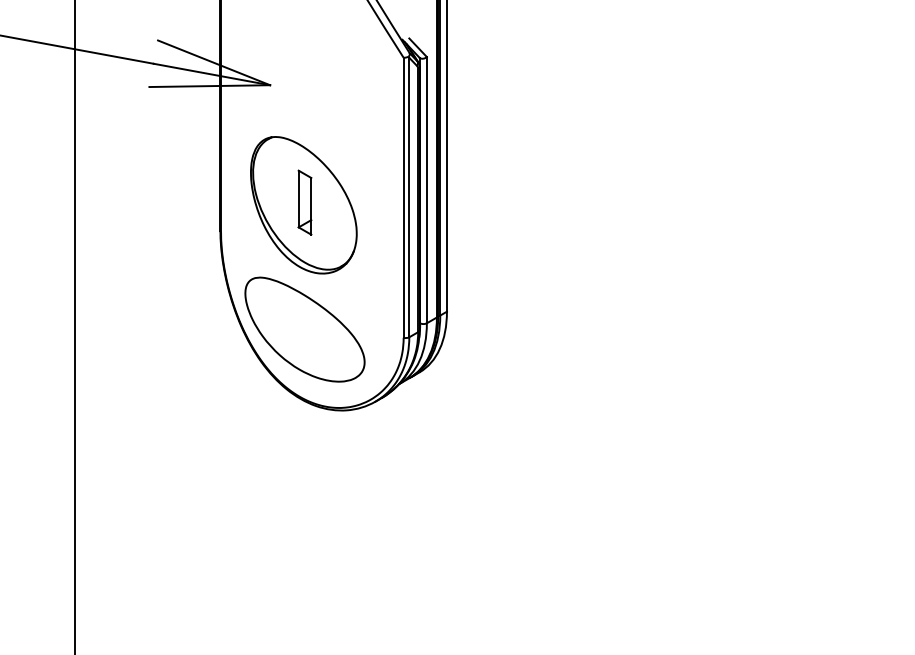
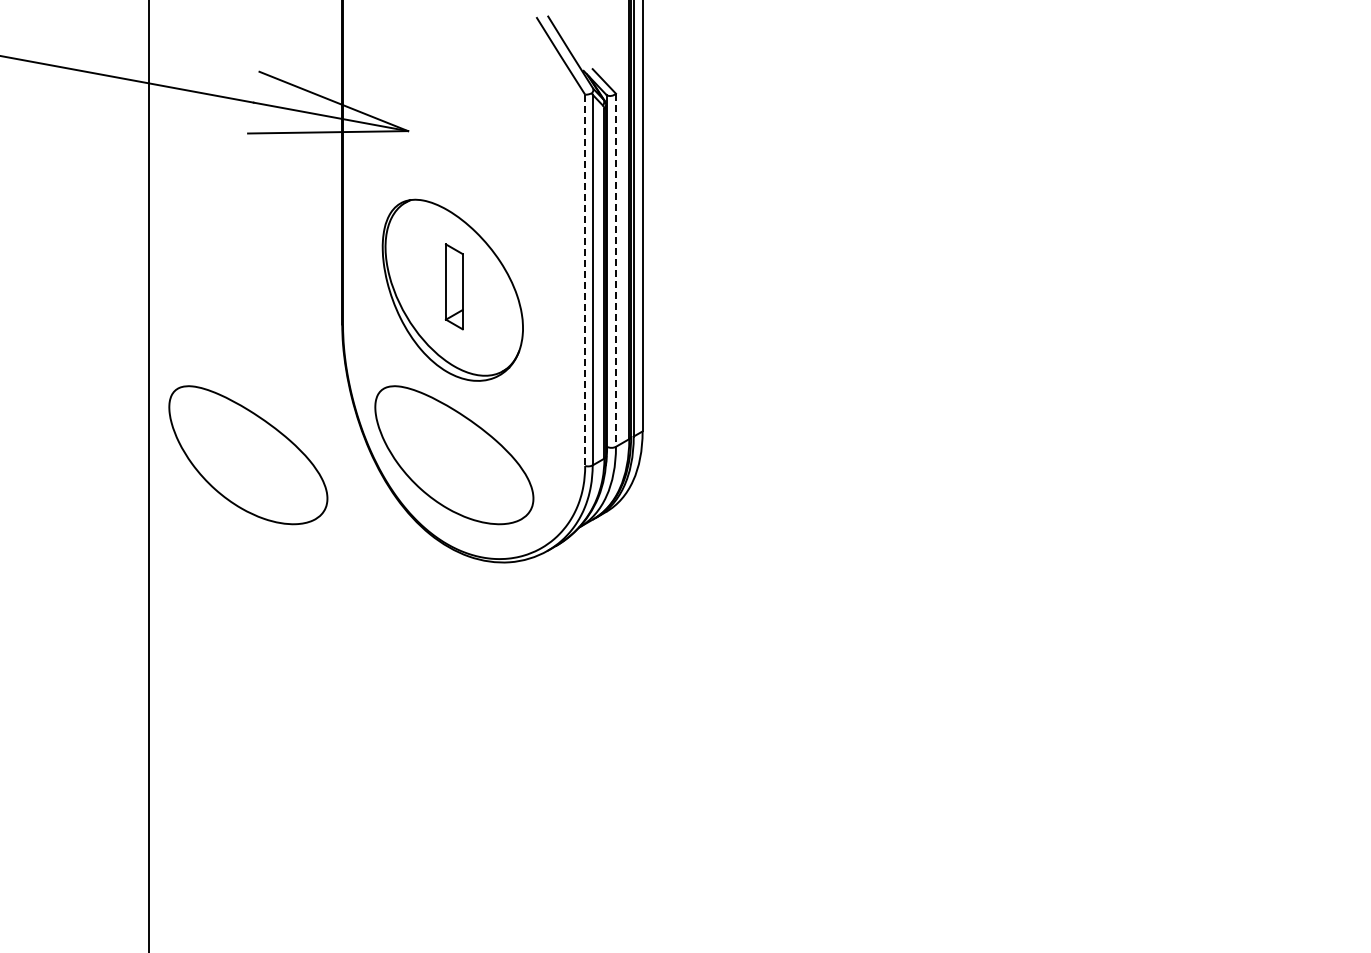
line: (426, 190) -> (615, 270), solid -> dashed
line: (403, 197) -> (585, 280), solid -> dashed
part: (149, 329) -> (248, 455), added

